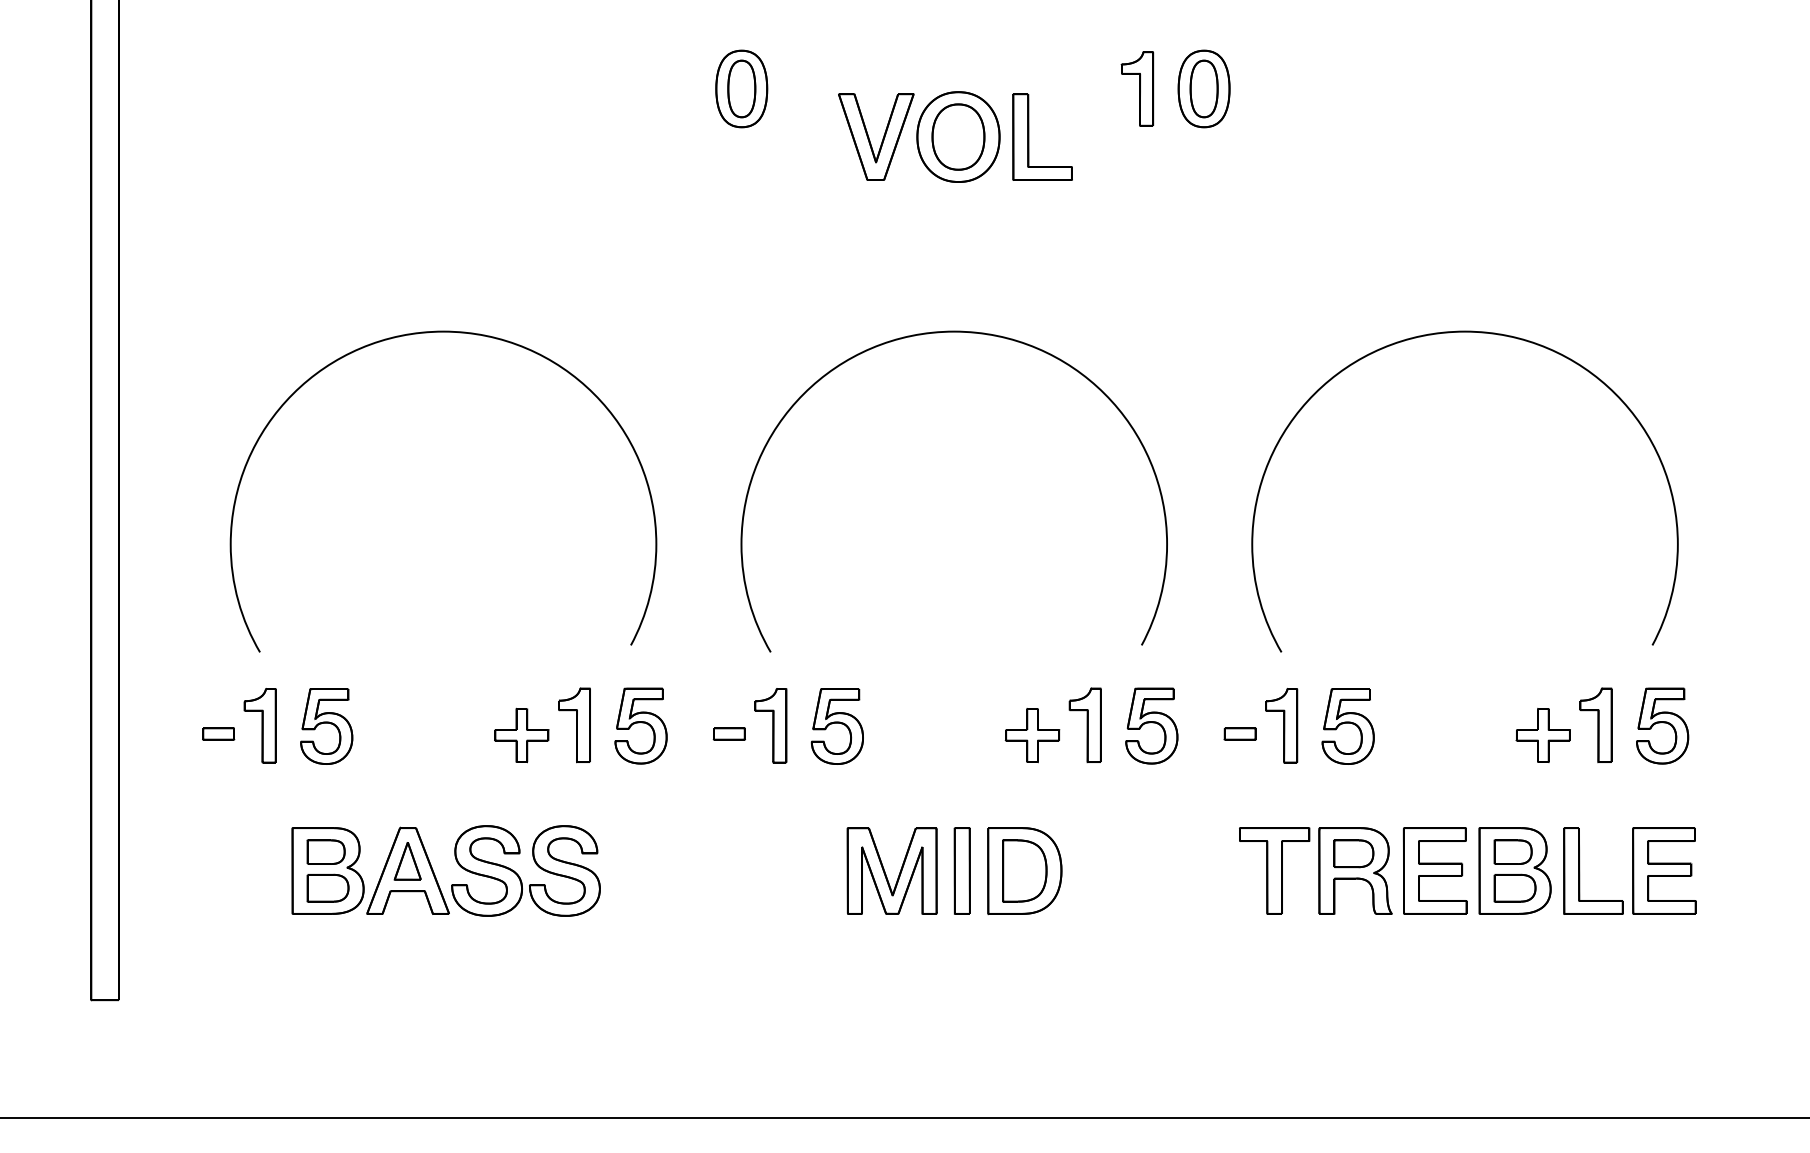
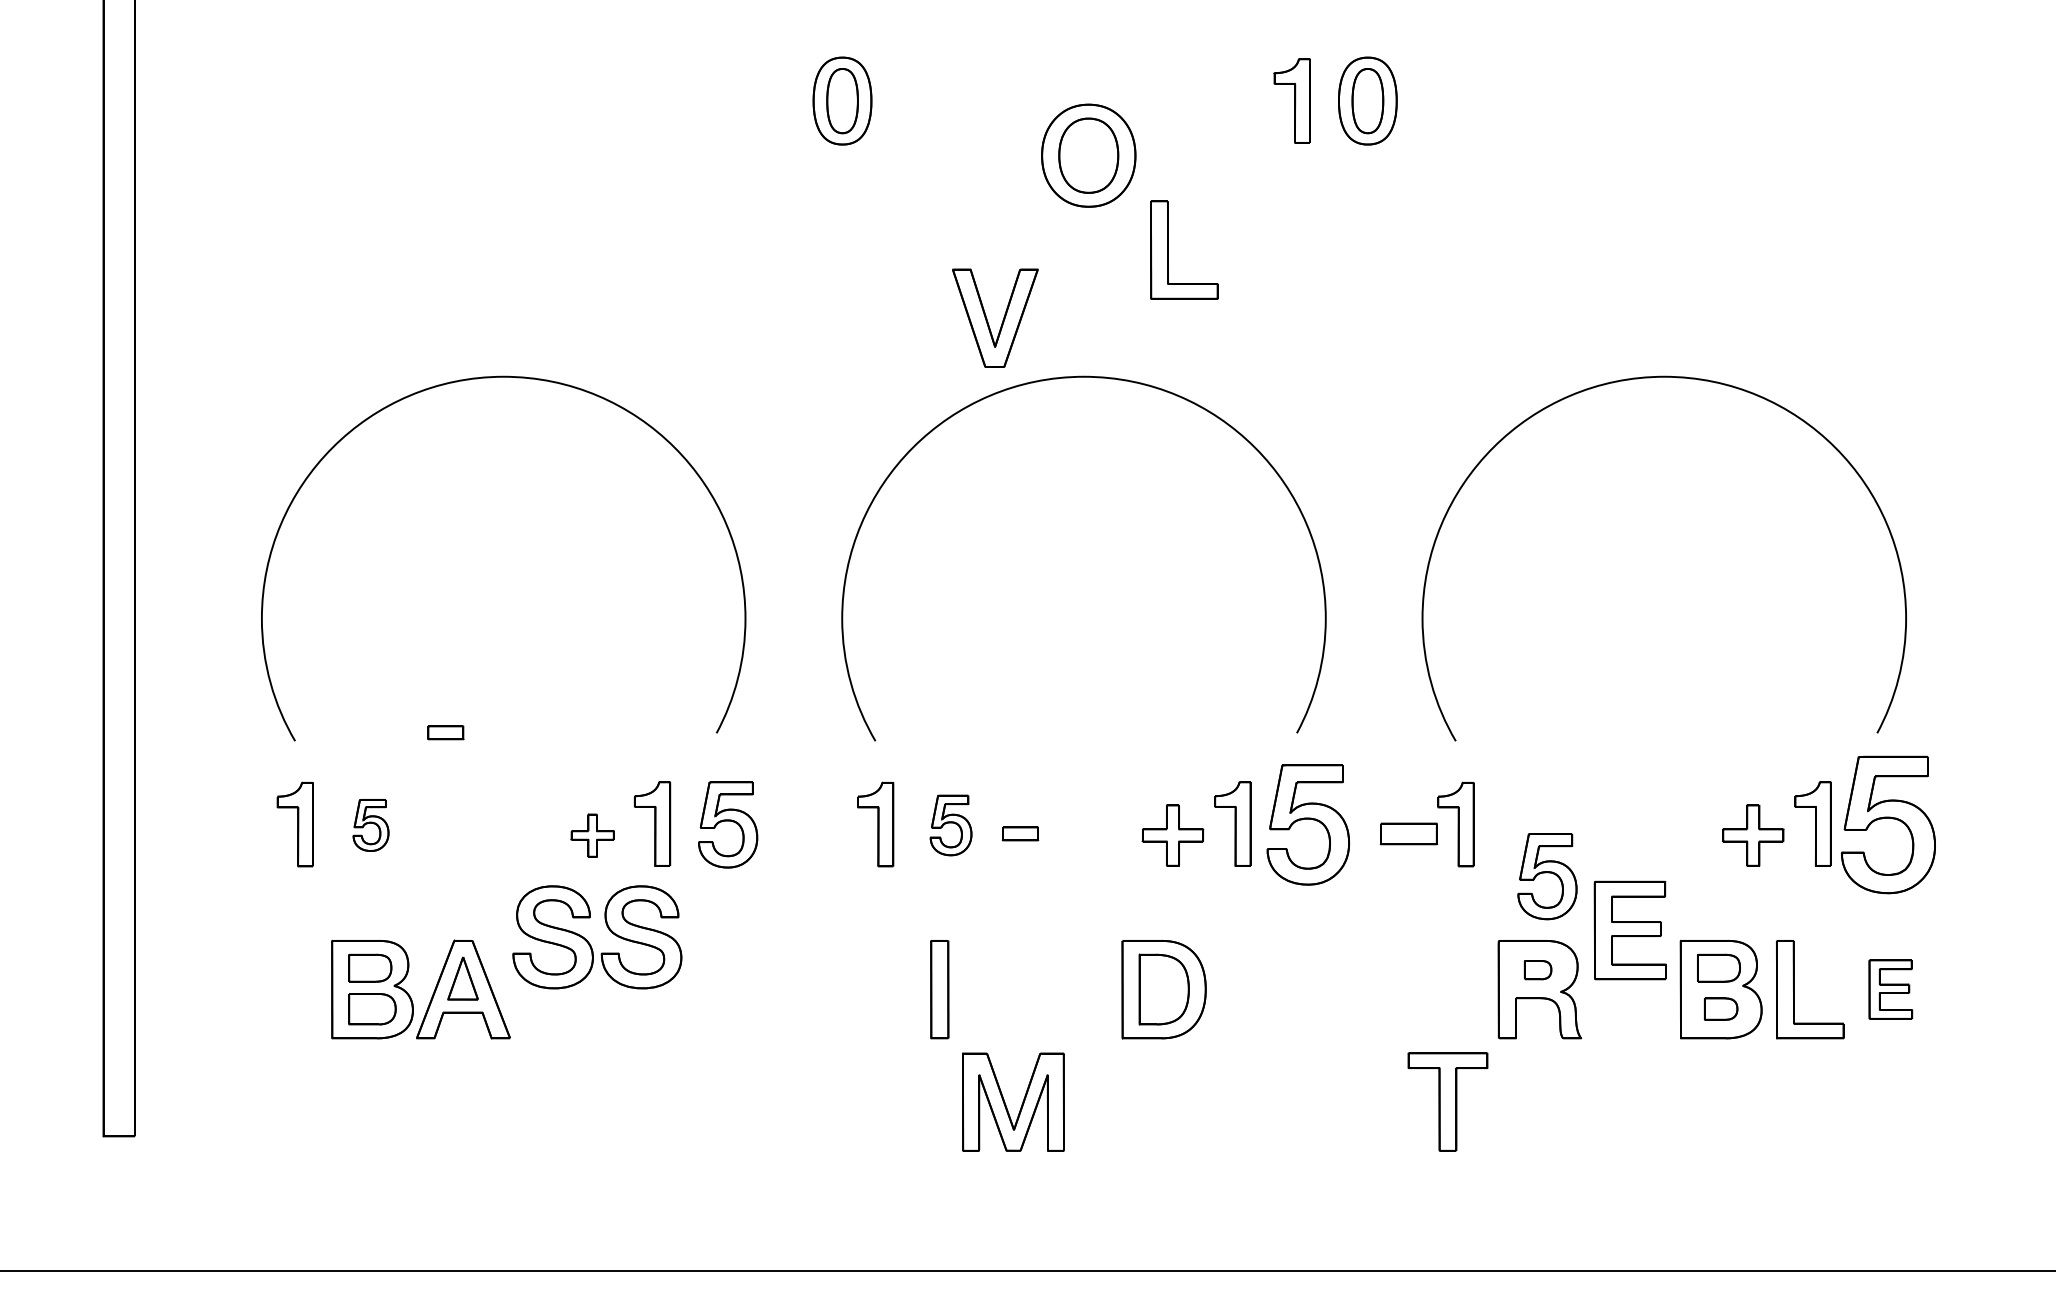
part: (1029, 136) -> (1169, 249), moved
part: (882, 138) -> (1002, 319), moved
part: (1151, 725) -> (1308, 824), size x1.4
part: (1662, 725) -> (1888, 824), size x1.6
part: (326, 726) -> (370, 825), size x0.6
part: (836, 726) -> (950, 825), size x0.7
part: (1347, 726) -> (1546, 876), moved
part: (218, 733) -> (445, 732), moved
part: (728, 733) -> (1019, 833), moved
part: (1239, 733) -> (1408, 833), size x1.6
part: (521, 735) -> (592, 835), size x0.7
part: (1353, 853) -> (1537, 969), size x0.6
part: (961, 870) -> (938, 989), moved
part: (1274, 870) -> (1447, 1101), moved
part: (1434, 870) -> (1629, 929), moved
part: (1664, 870) -> (1890, 989), size x0.6
part: (885, 871) -> (1005, 1102), moved
part: (519, 875) -> (589, 942), moved
part: (1514, 887) -> (1720, 1008), size x0.7

